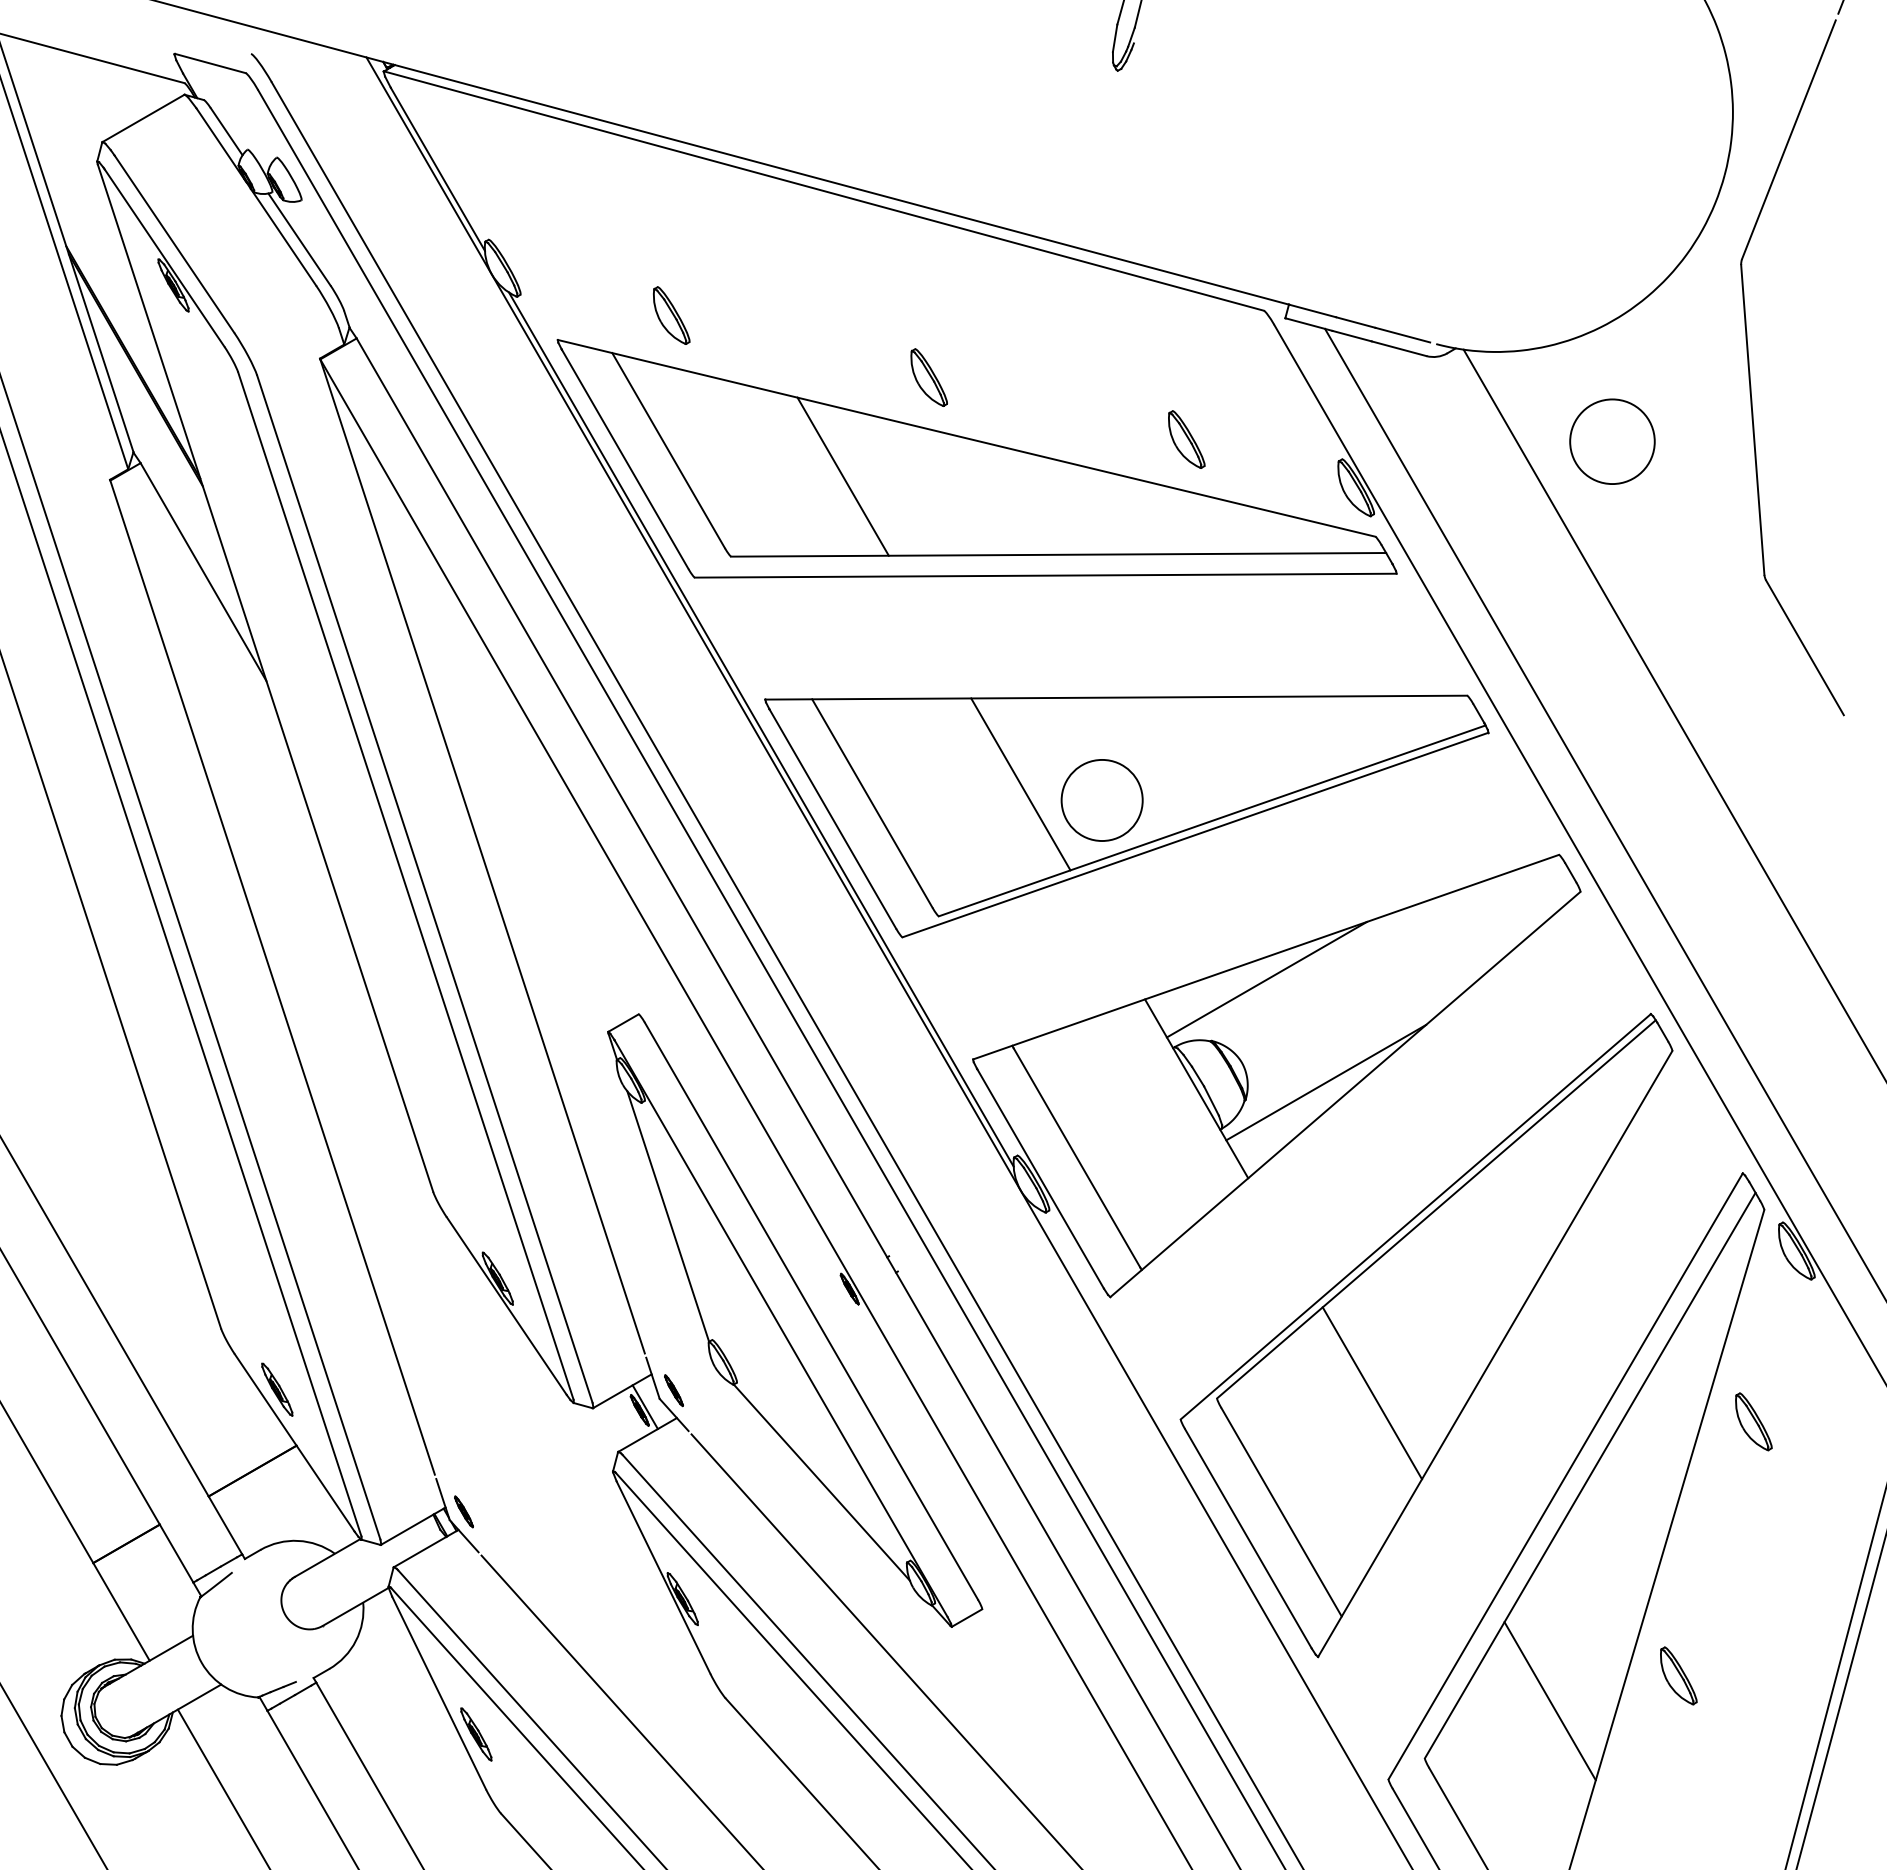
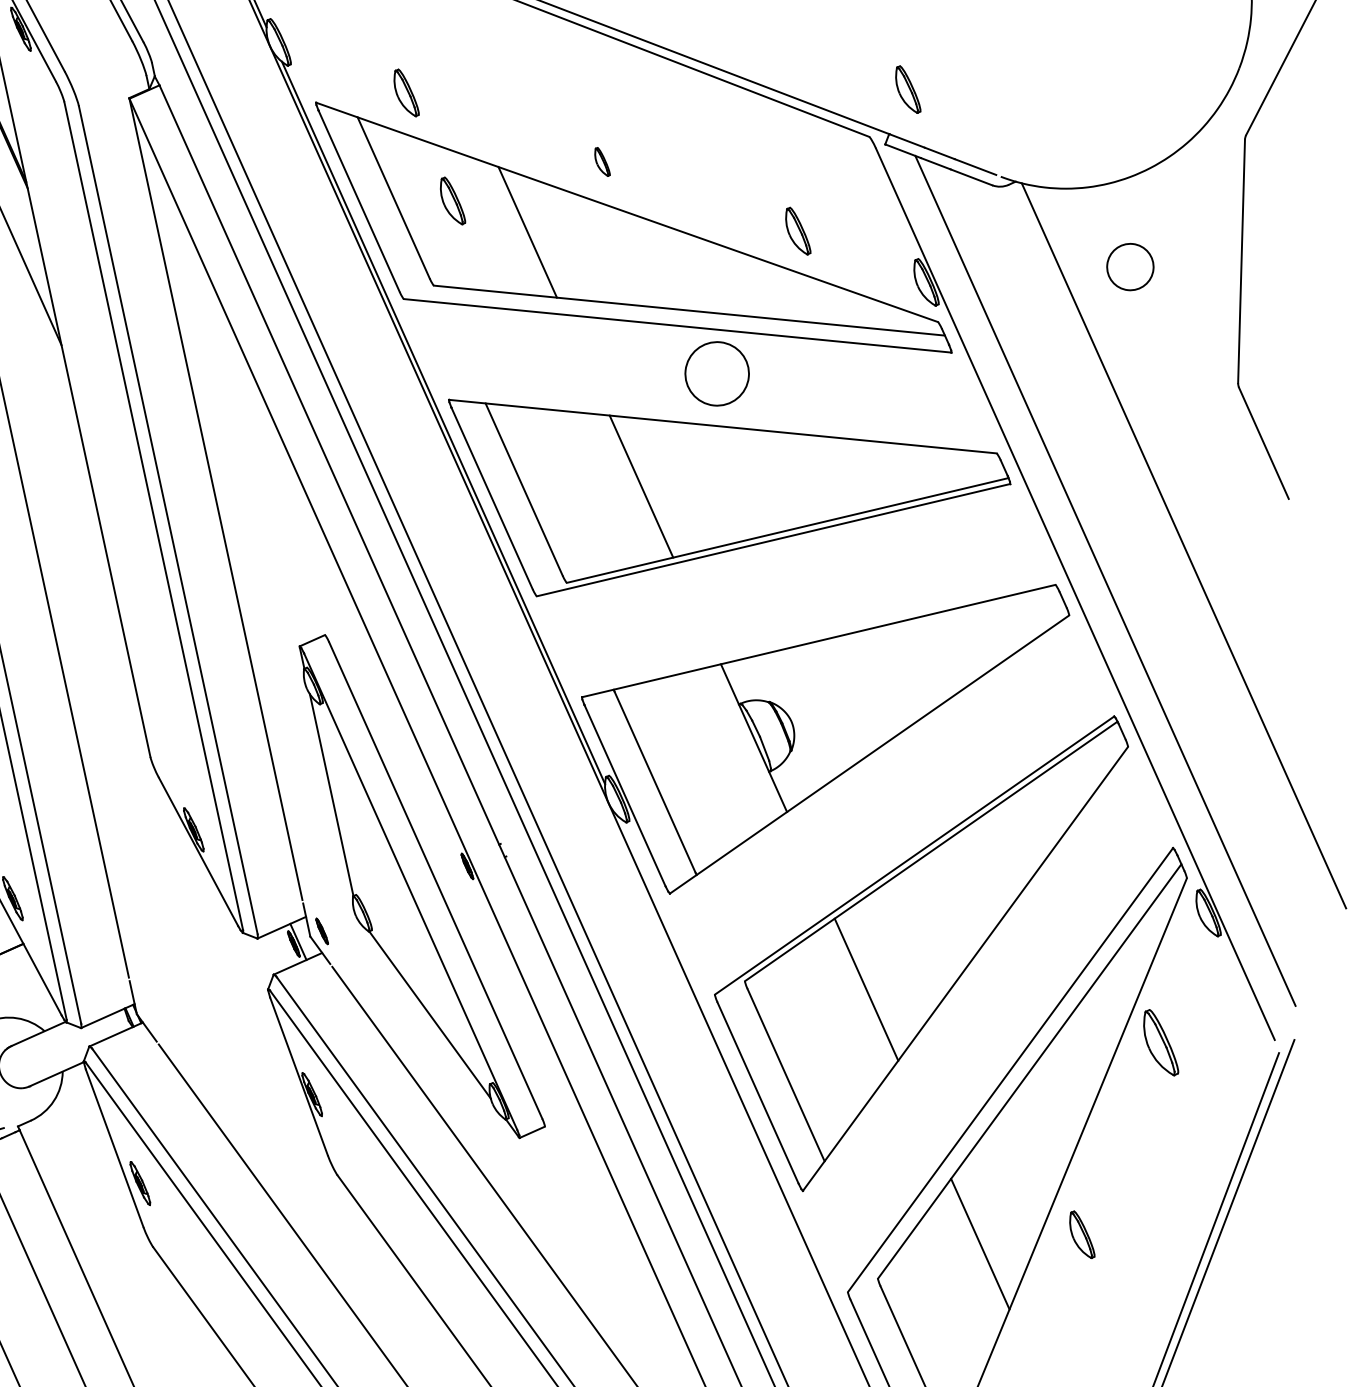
part: (1307, 245) -> (908, 89), added
part: (928, 377) -> (602, 161), size x0.6
circle: (1612, 441) -> (1130, 266), size x0.7
part: (744, 446) -> (453, 200), added
circle: (1101, 800) -> (716, 373), moved
line: (1266, 979) -> (817, 658), removed
line: (1326, 1082) -> (855, 743), removed
part: (1753, 1421) -> (1161, 1042), size x1.4
part: (463, 1511) -> (148, 1008), removed

